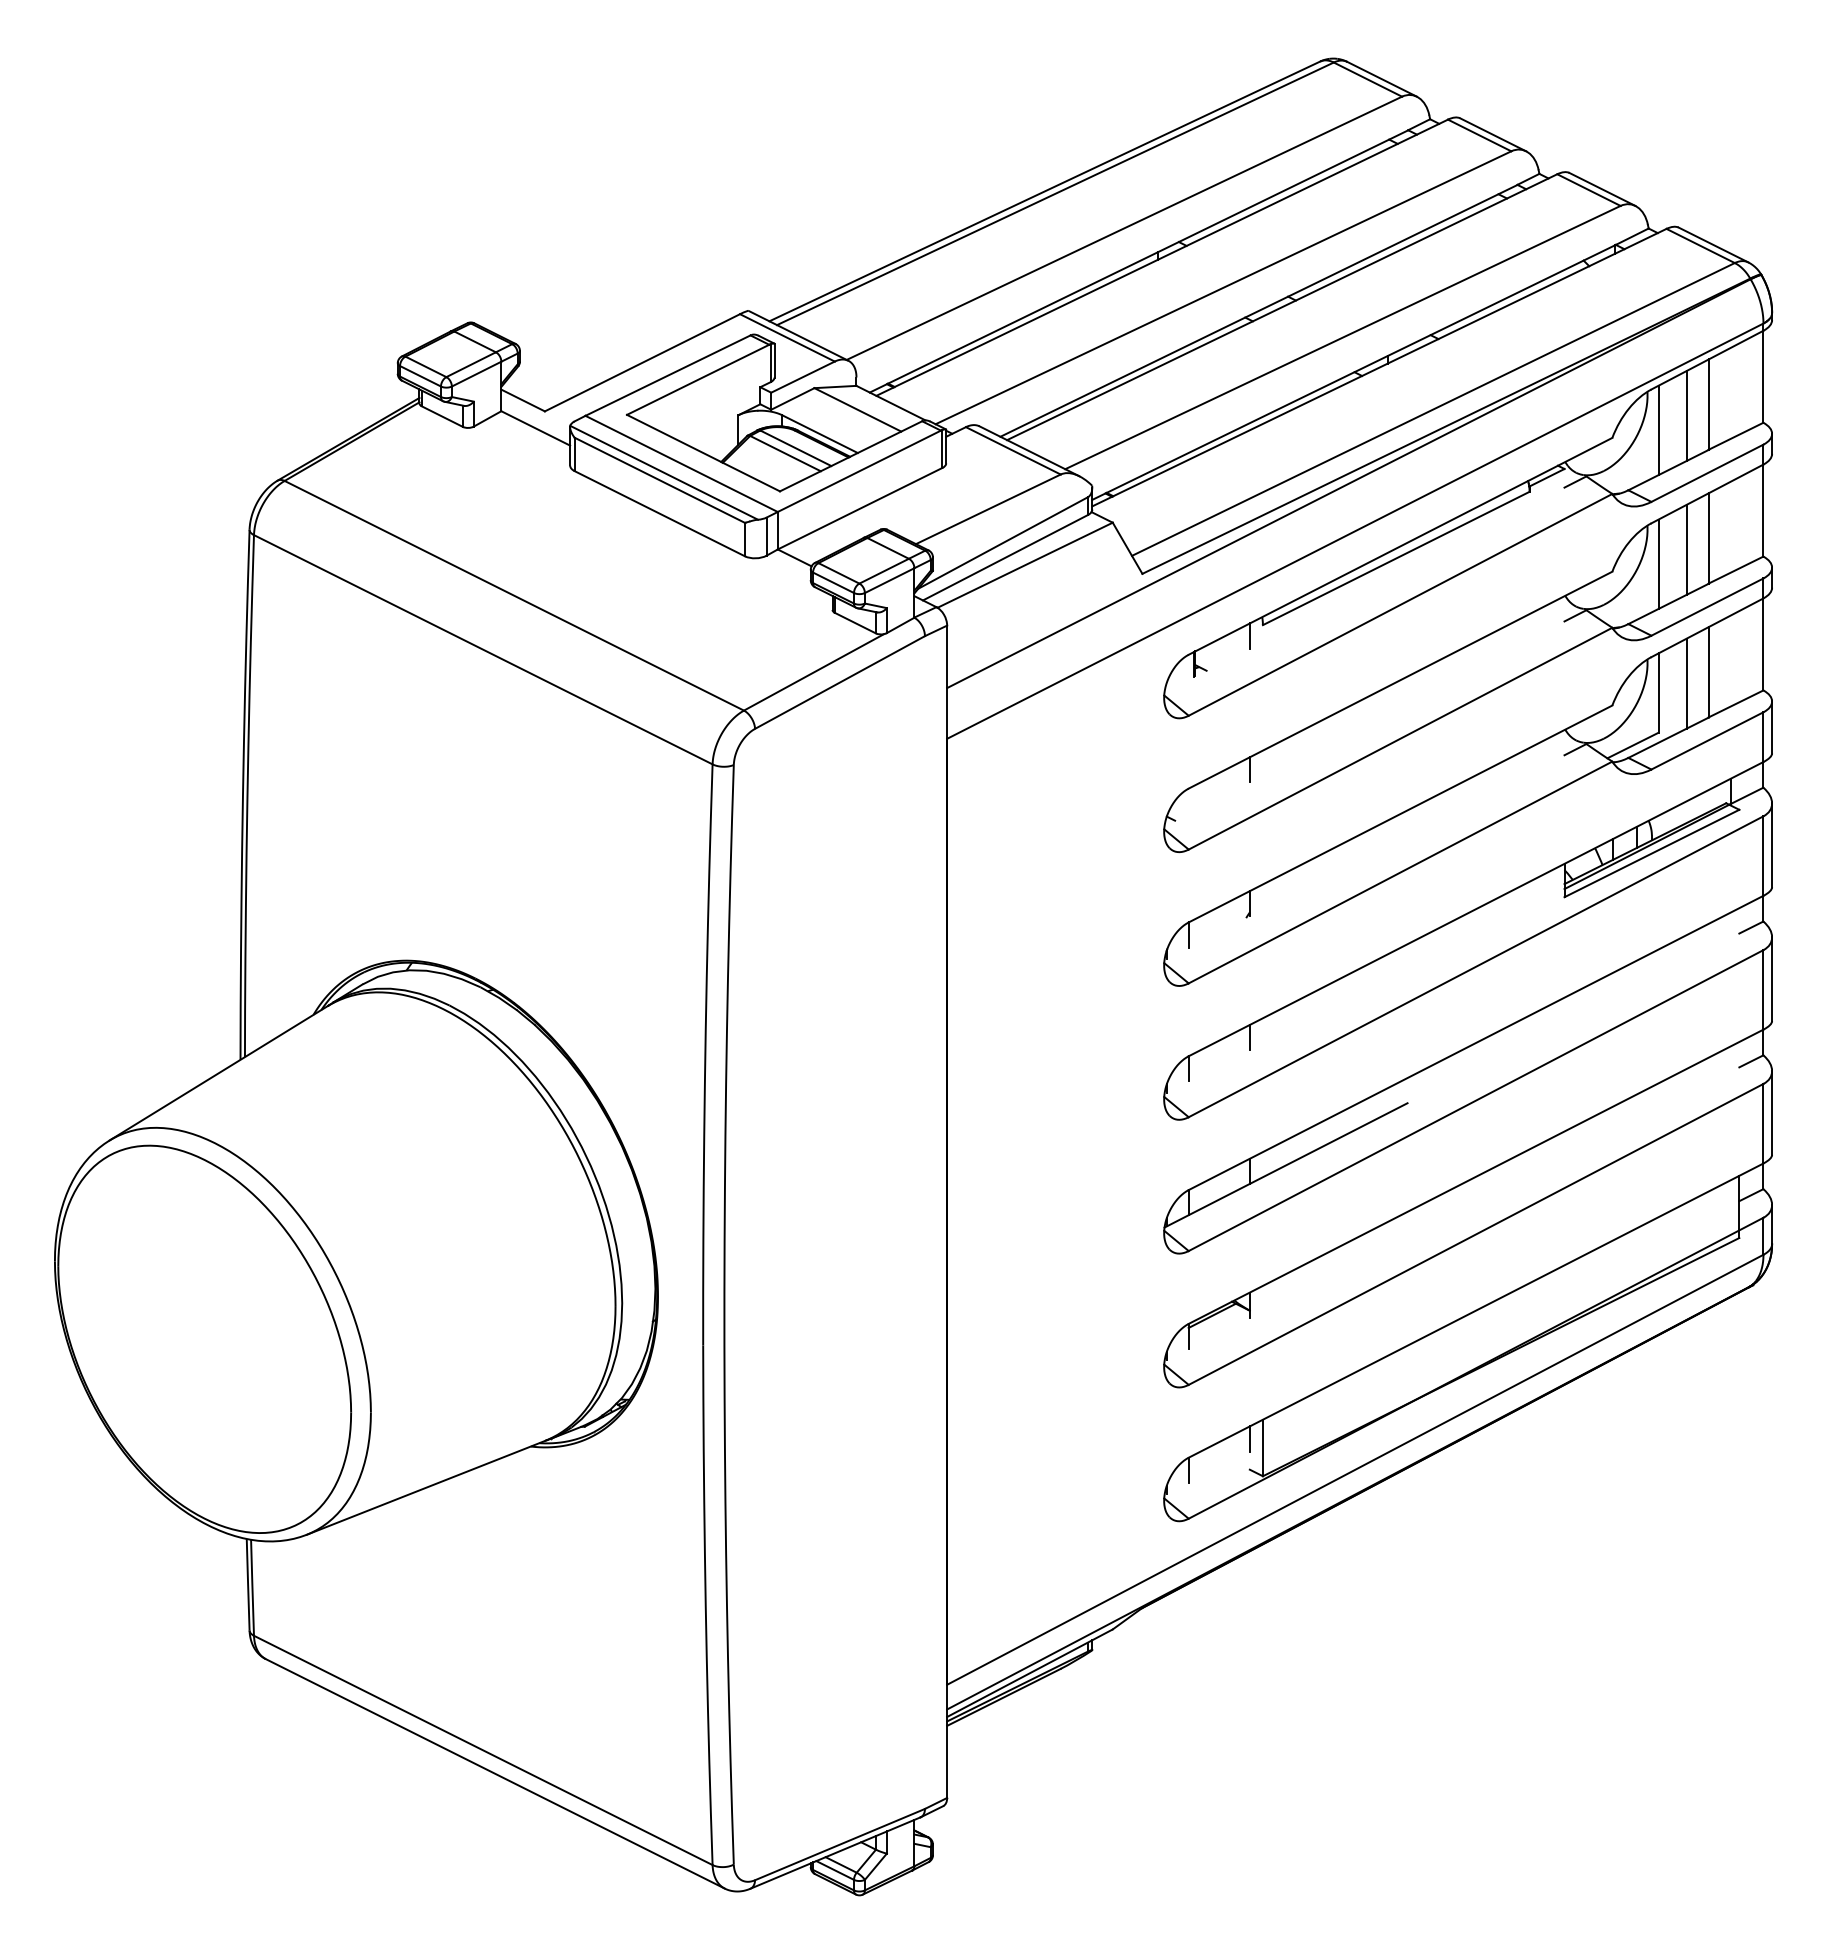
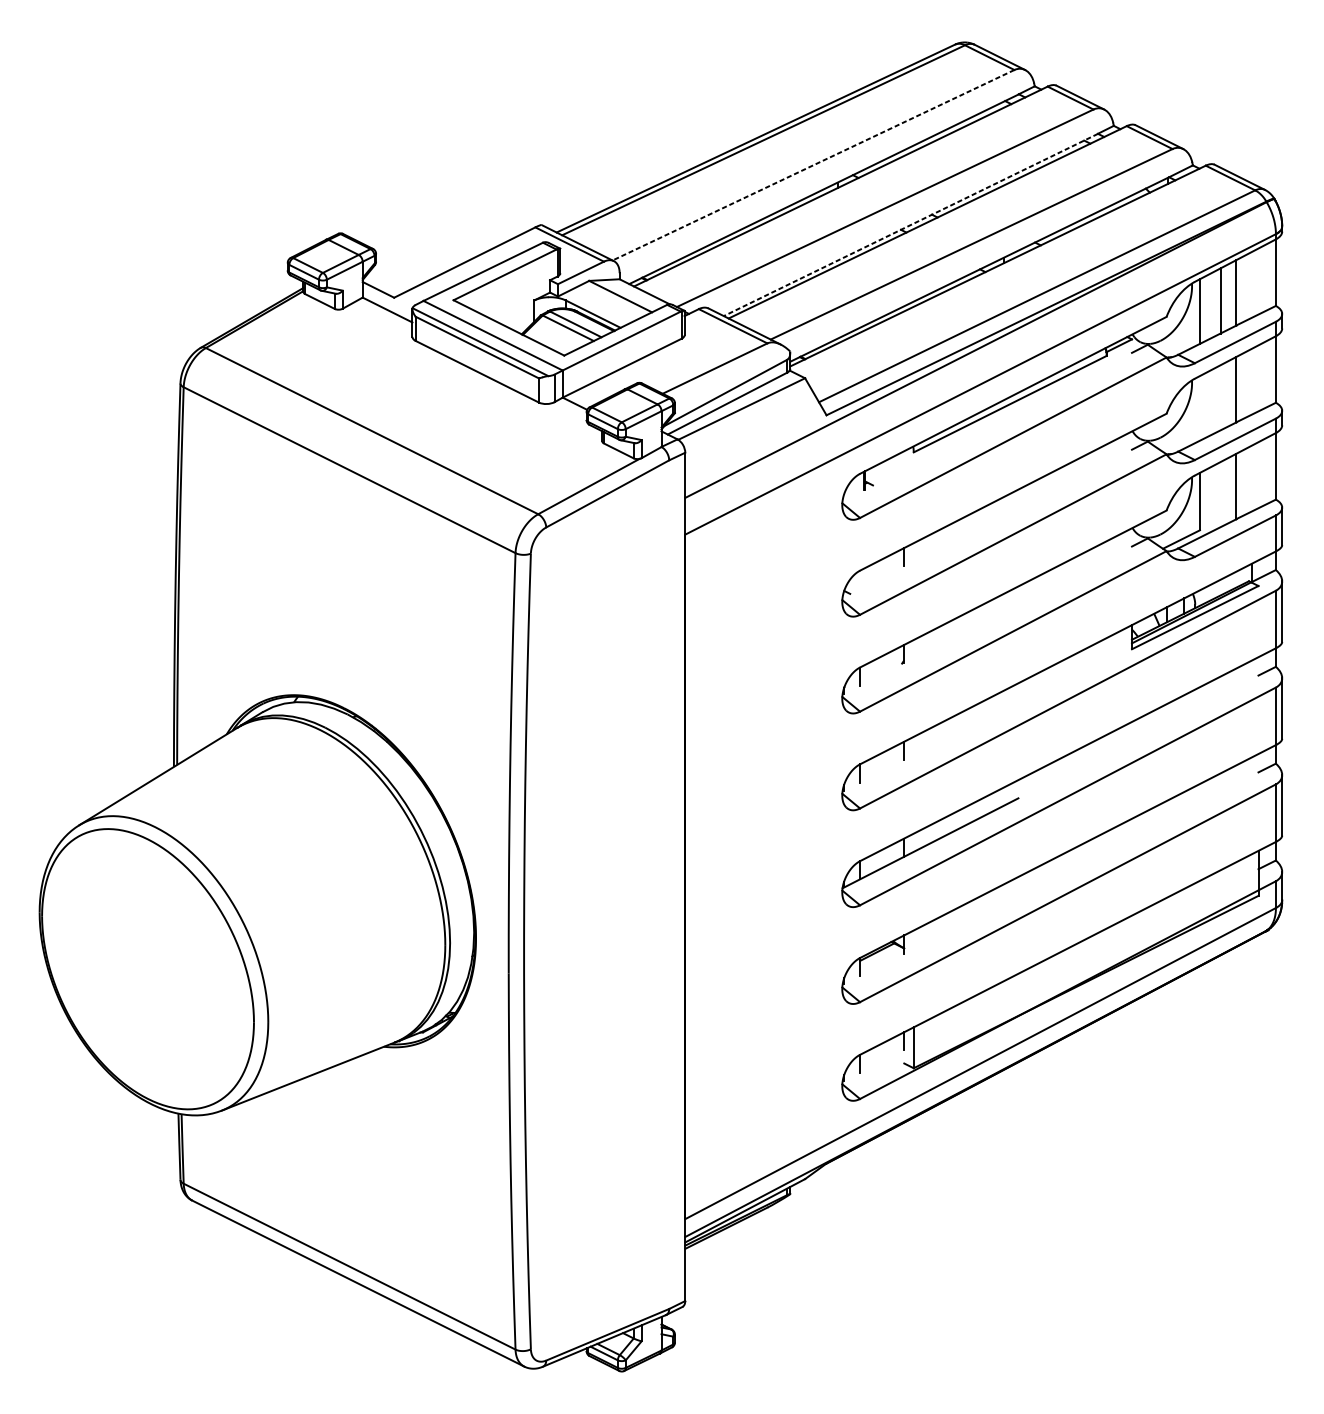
line: (1123, 228) -> (812, 165), solid -> dashed
line: (1259, 310) -> (911, 224), solid -> dashed
line: (1686, 549) -> (1220, 397), removed
line: (1658, 564) -> (1199, 408), removed
line: (1249, 635) -> (904, 459), removed
line: (1686, 683) -> (1220, 494), removed

